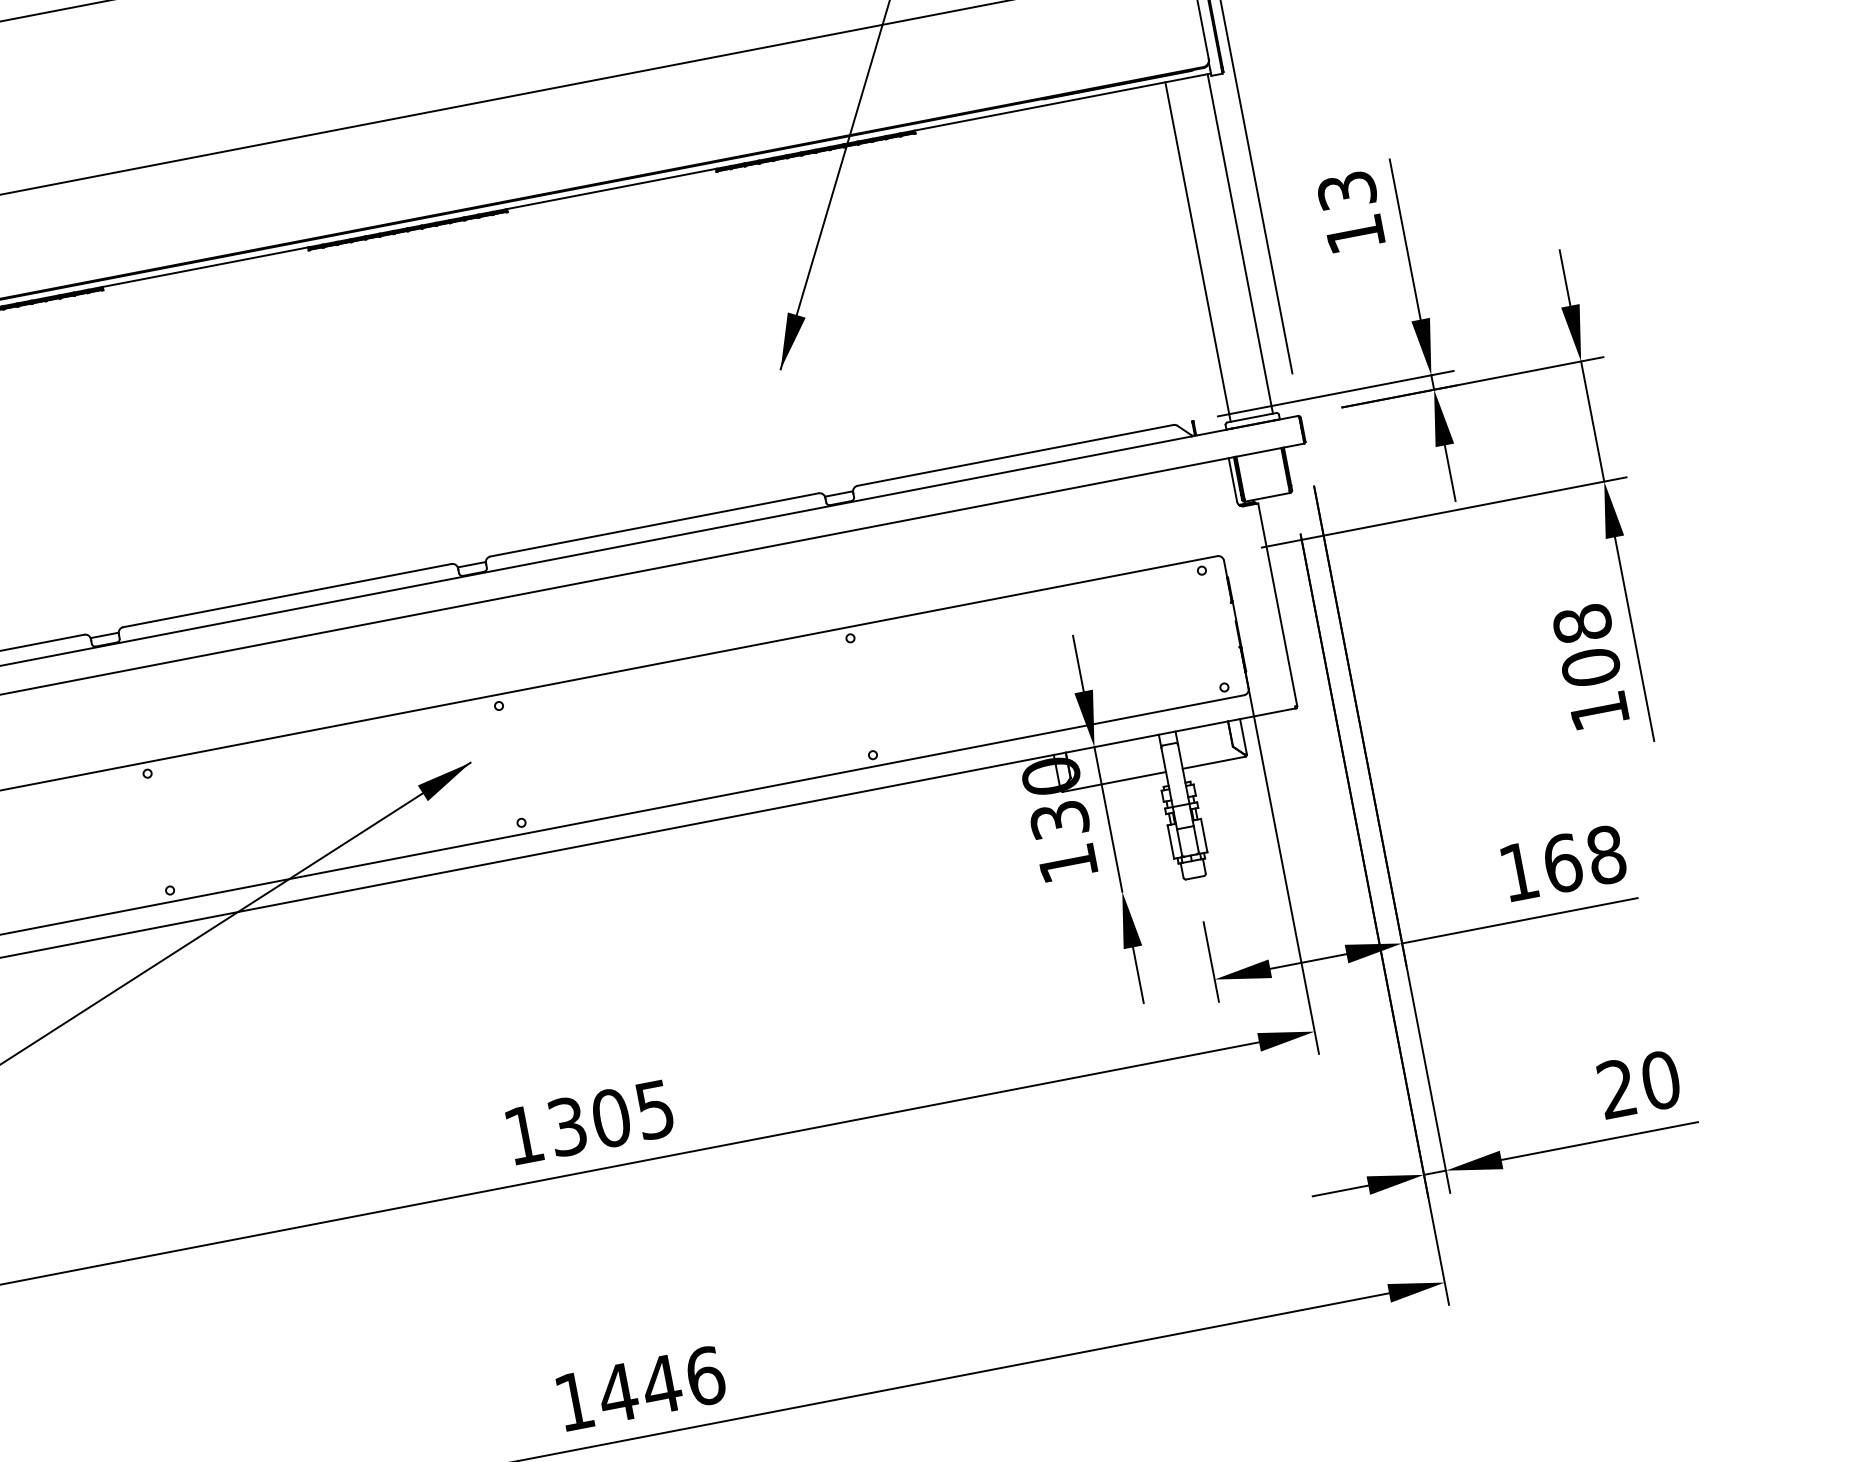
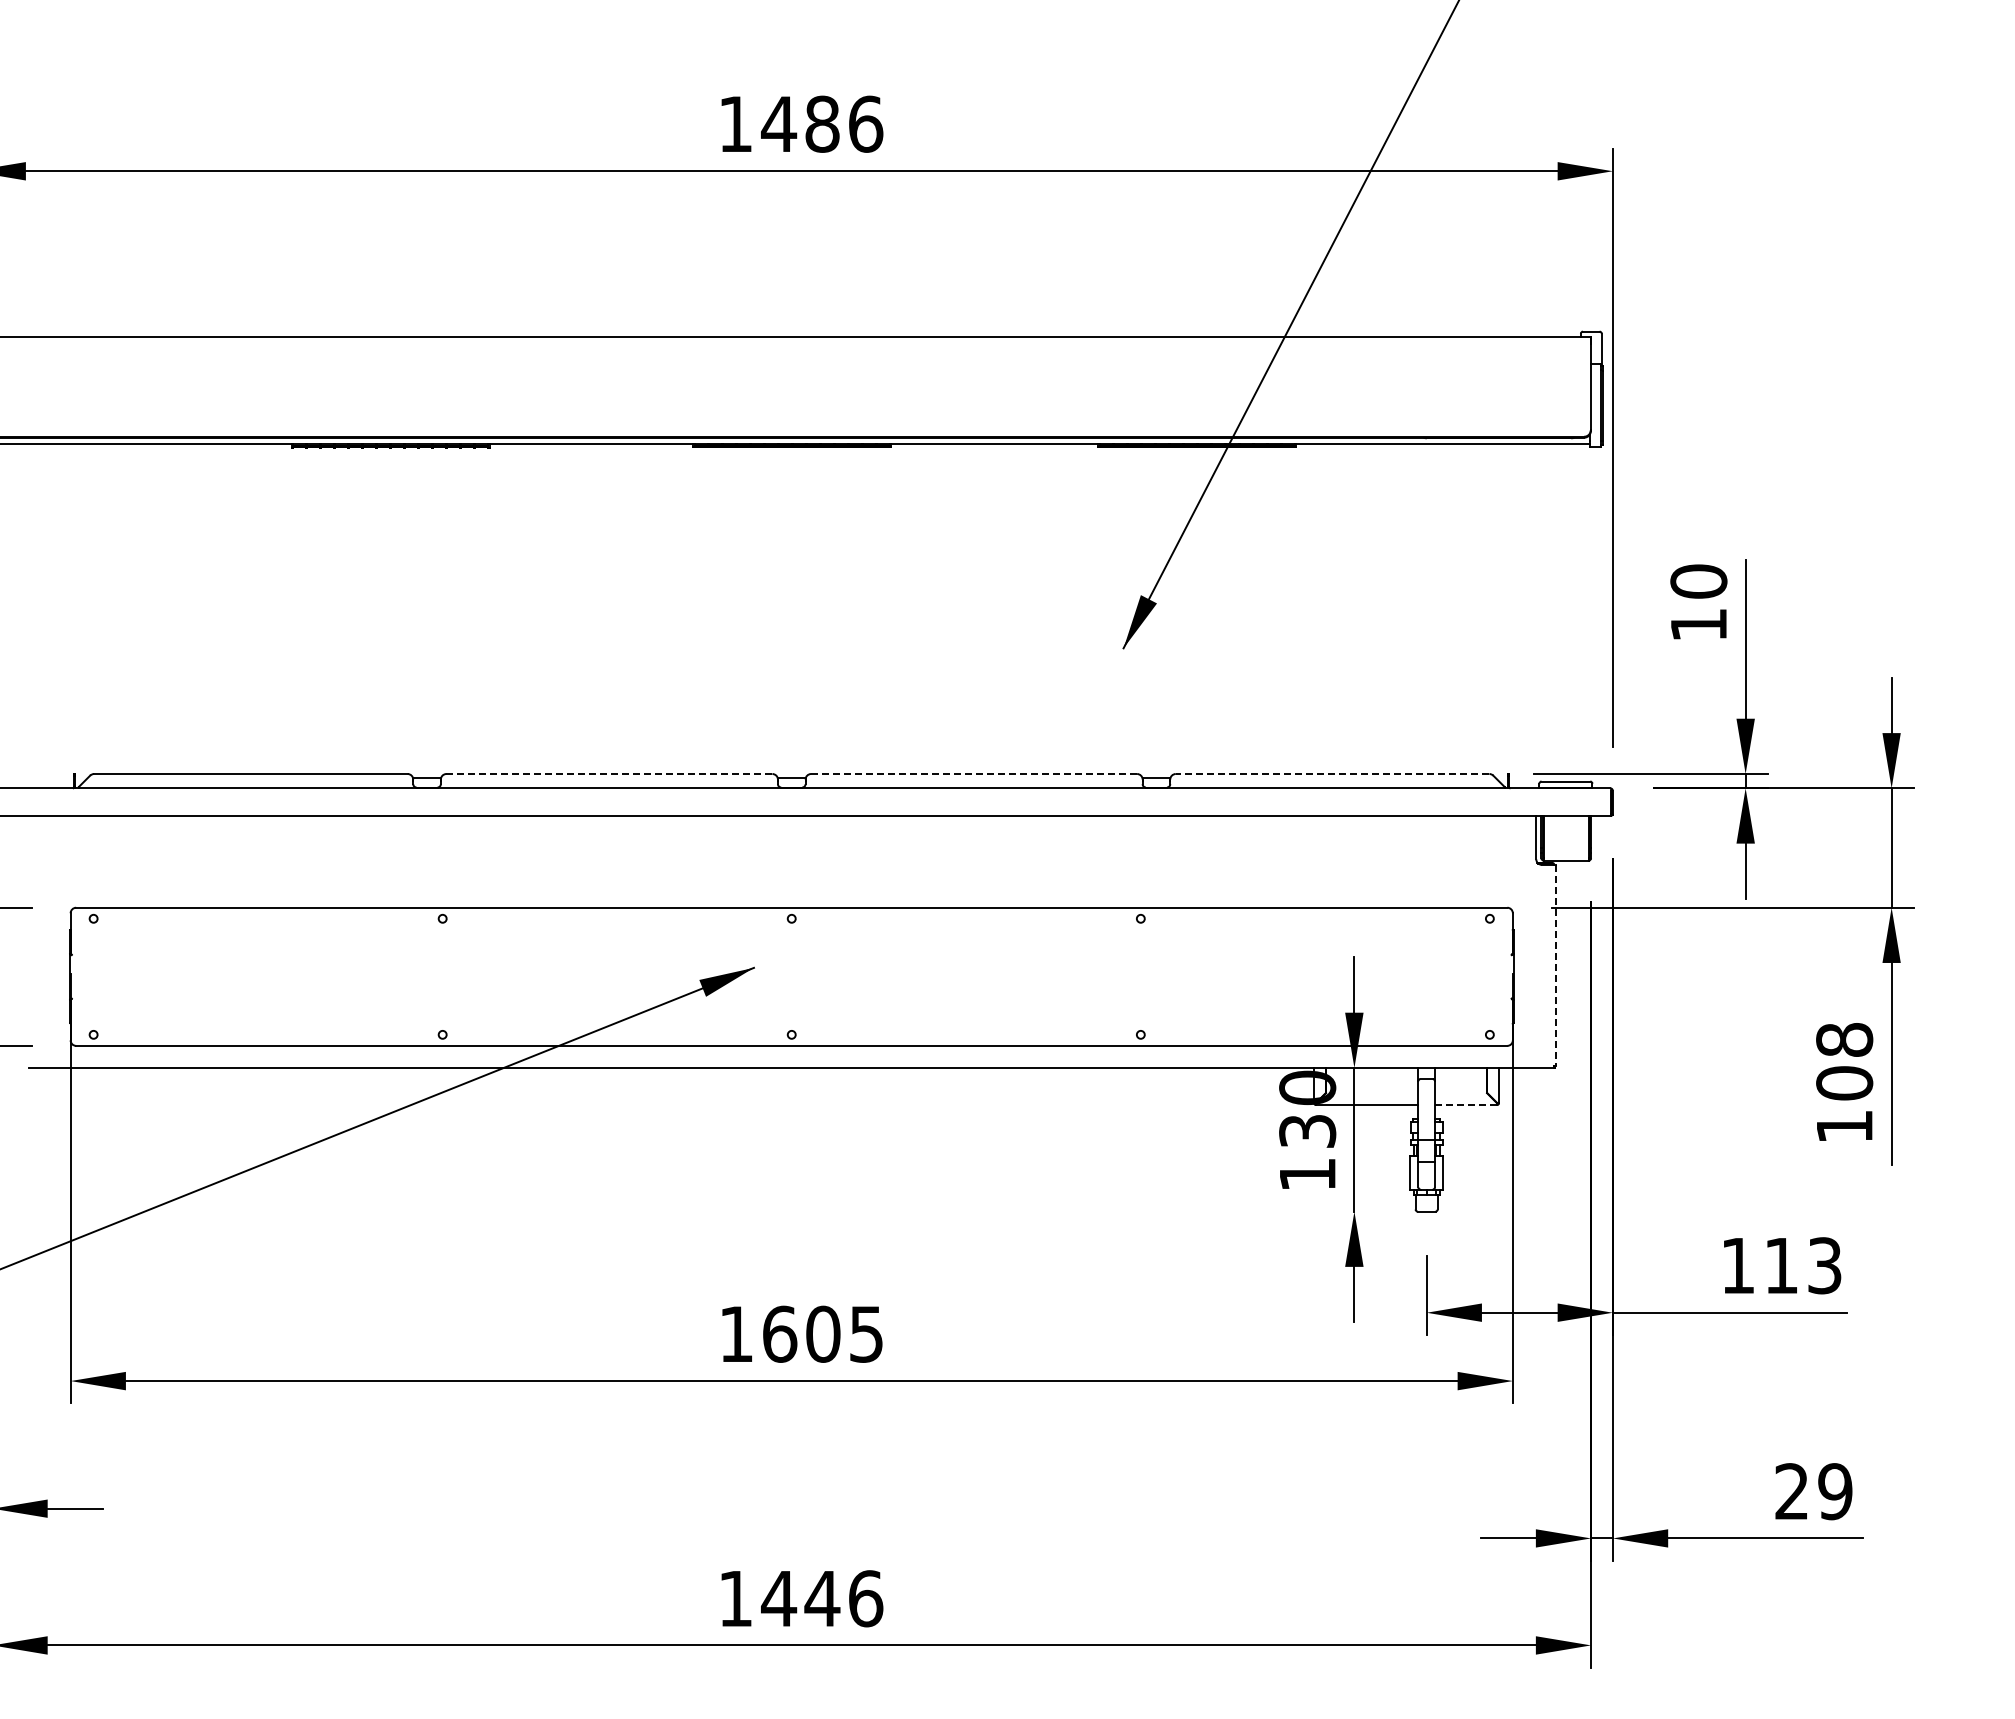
text: (1346, 190) -> (1698, 581), 13 -> 10
line: (1239, 243) -> (1586, 612), removed
line: (1197, 251) -> (1544, 612), removed
line: (1015, 455) -> (1332, 774), solid -> dashed
line: (654, 525) -> (973, 774), solid -> dashed
line: (286, 596) -> (608, 774), solid -> dashed
line: (1278, 604) -> (1556, 965), solid -> dashed
line: (1214, 763) -> (1466, 1105), solid -> dashed
text: (1583, 859) -> (1802, 1265), 168 -> 113
text: (1660, 1080) -> (1835, 1491), 20 -> 29
text: (568, 1125) -> (780, 1333), 1305 -> 1605

